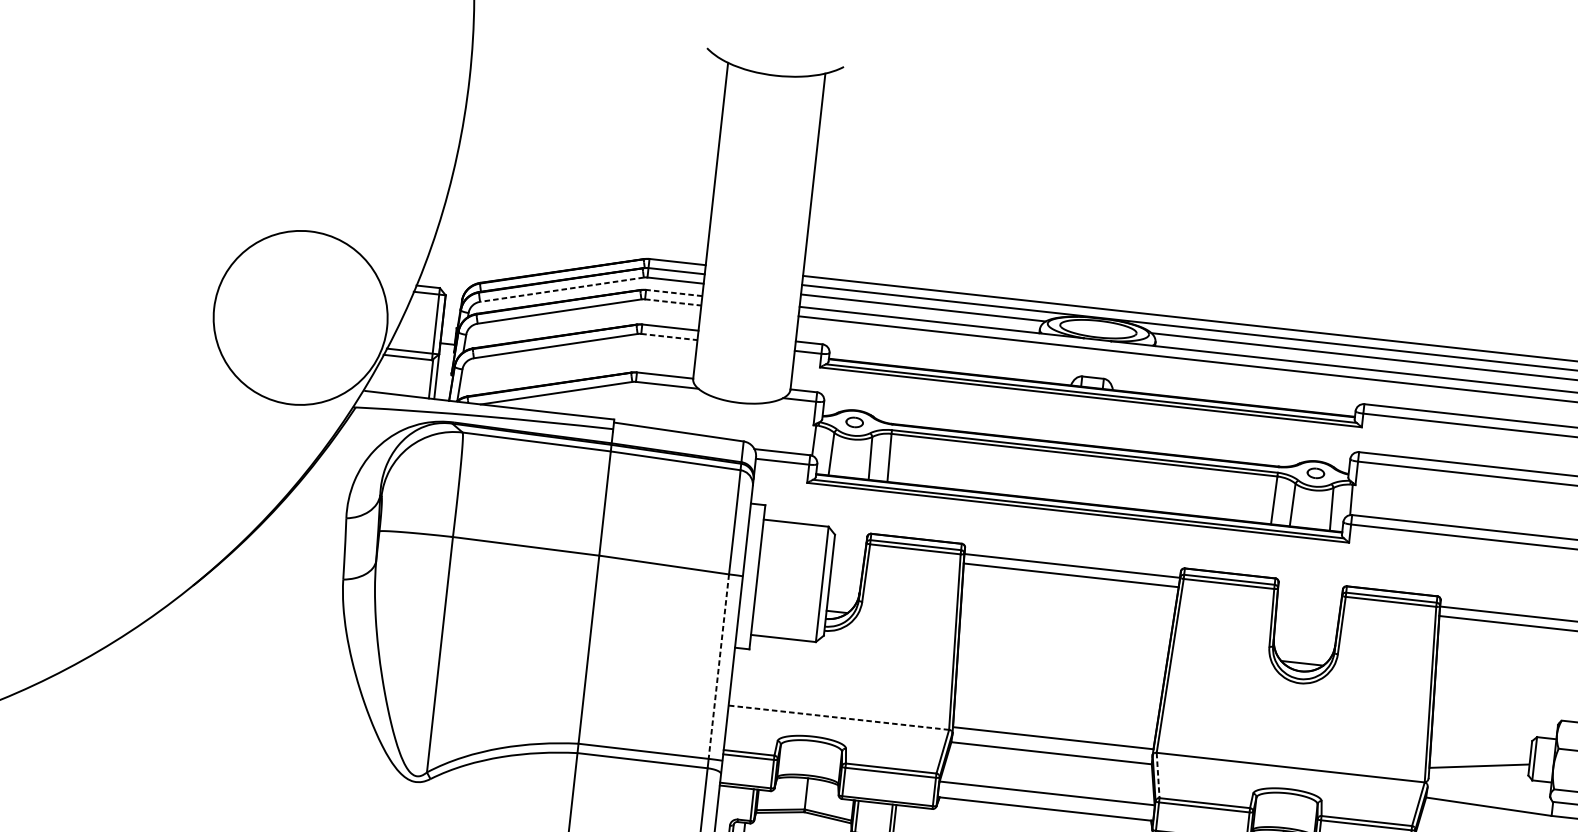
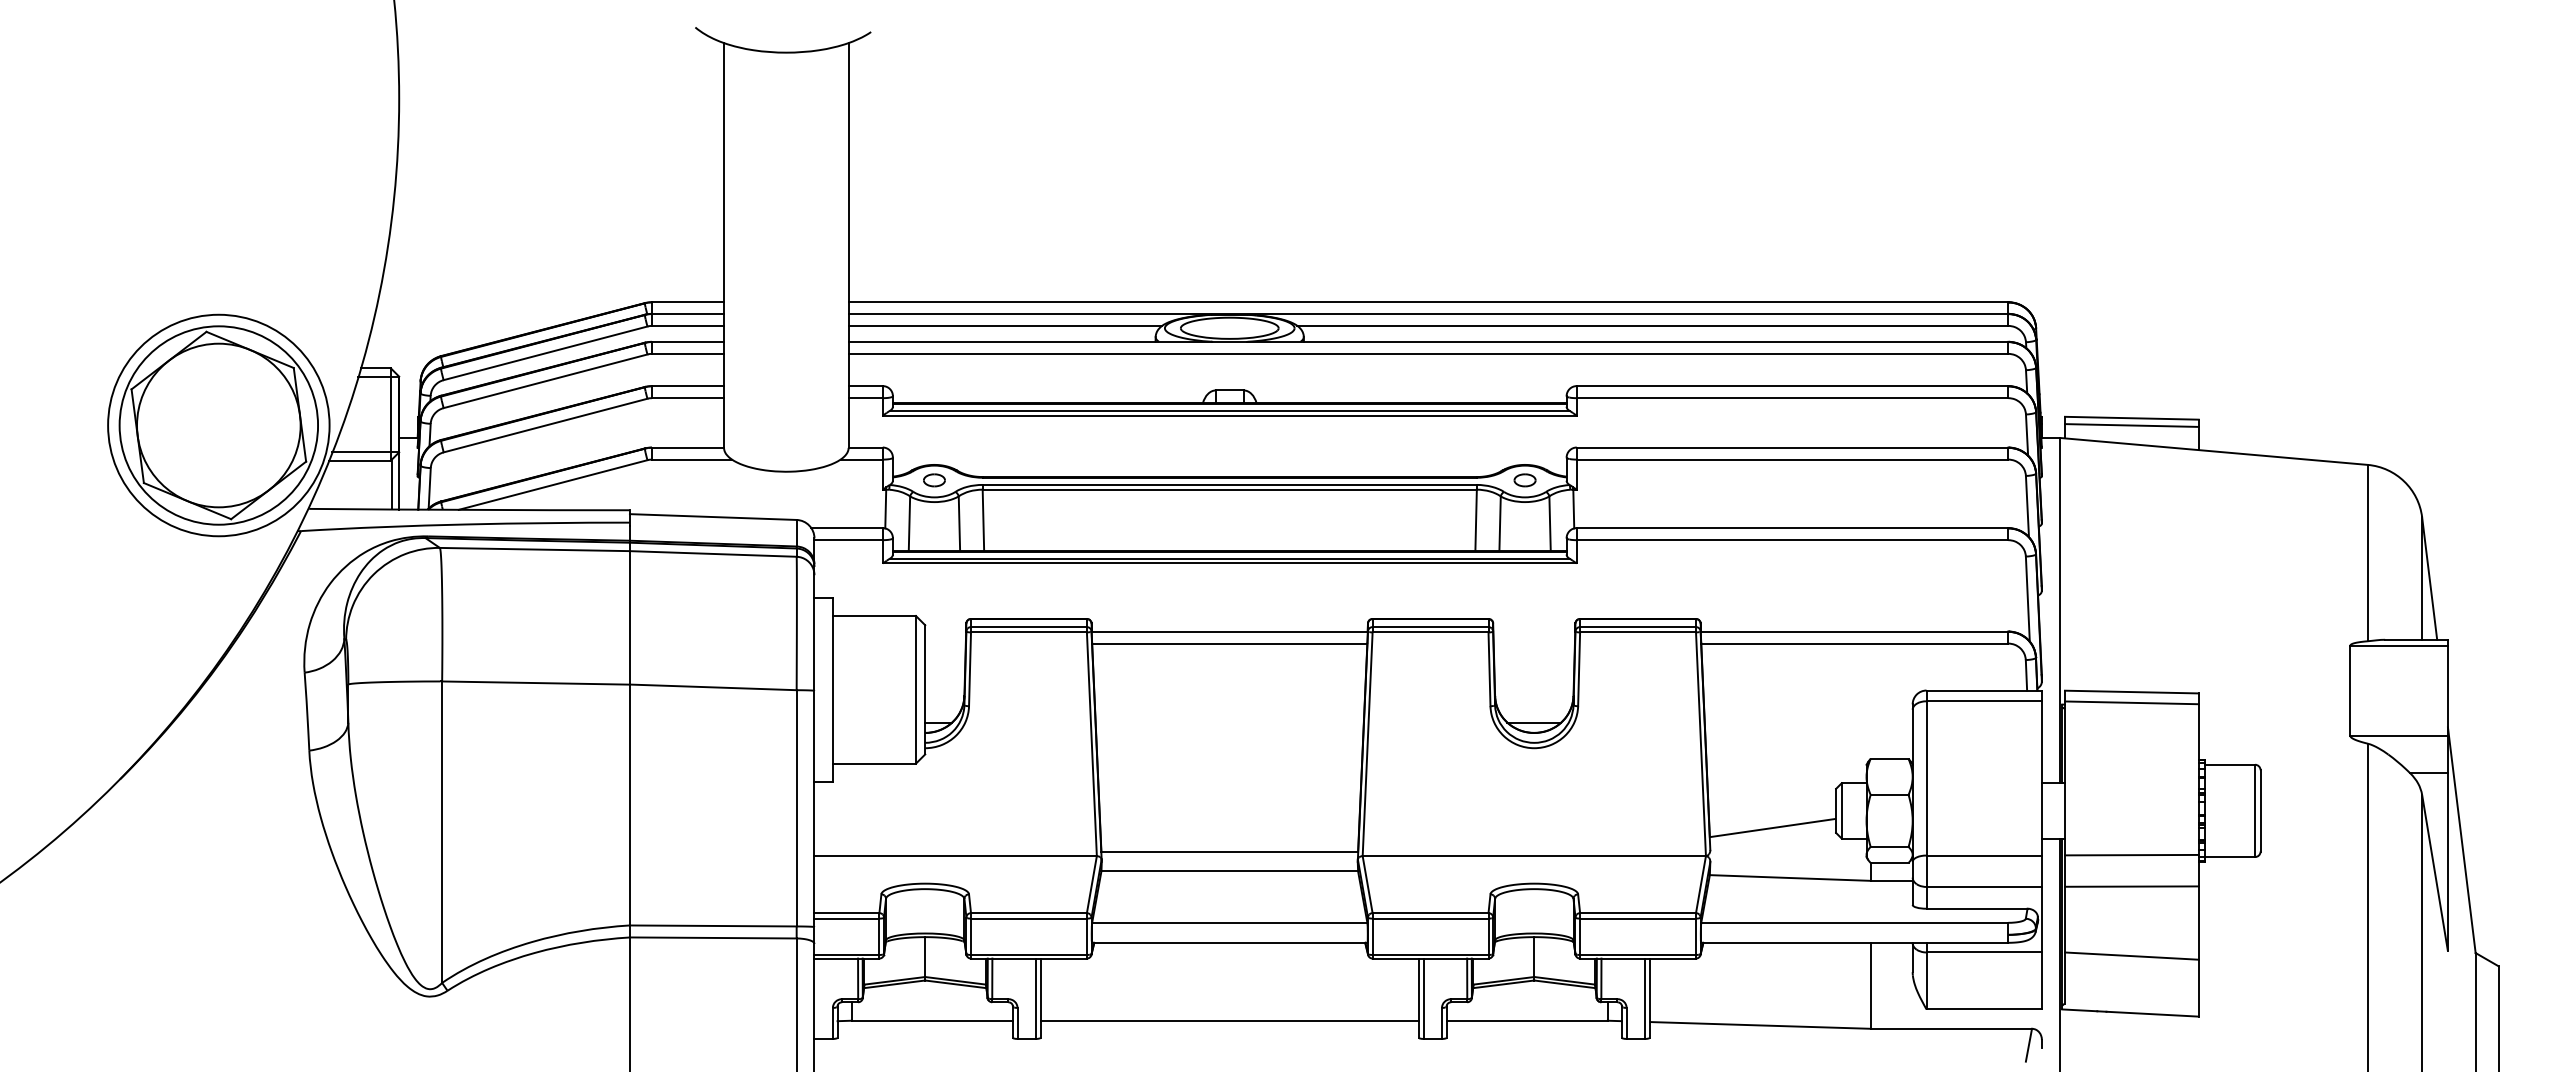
line: (561, 289) -> (545, 353), dashed -> solid
line: (673, 292) -> (687, 341), dashed -> solid
line: (673, 302) -> (688, 353), dashed -> solid
part: (300, 317) -> (218, 425), added
line: (669, 337) -> (688, 398), dashed -> solid
line: (718, 666) -> (796, 808), dashed -> solid
line: (838, 717) -> (955, 856), dashed -> solid
line: (1158, 775) -> (1367, 884), dashed -> solid

